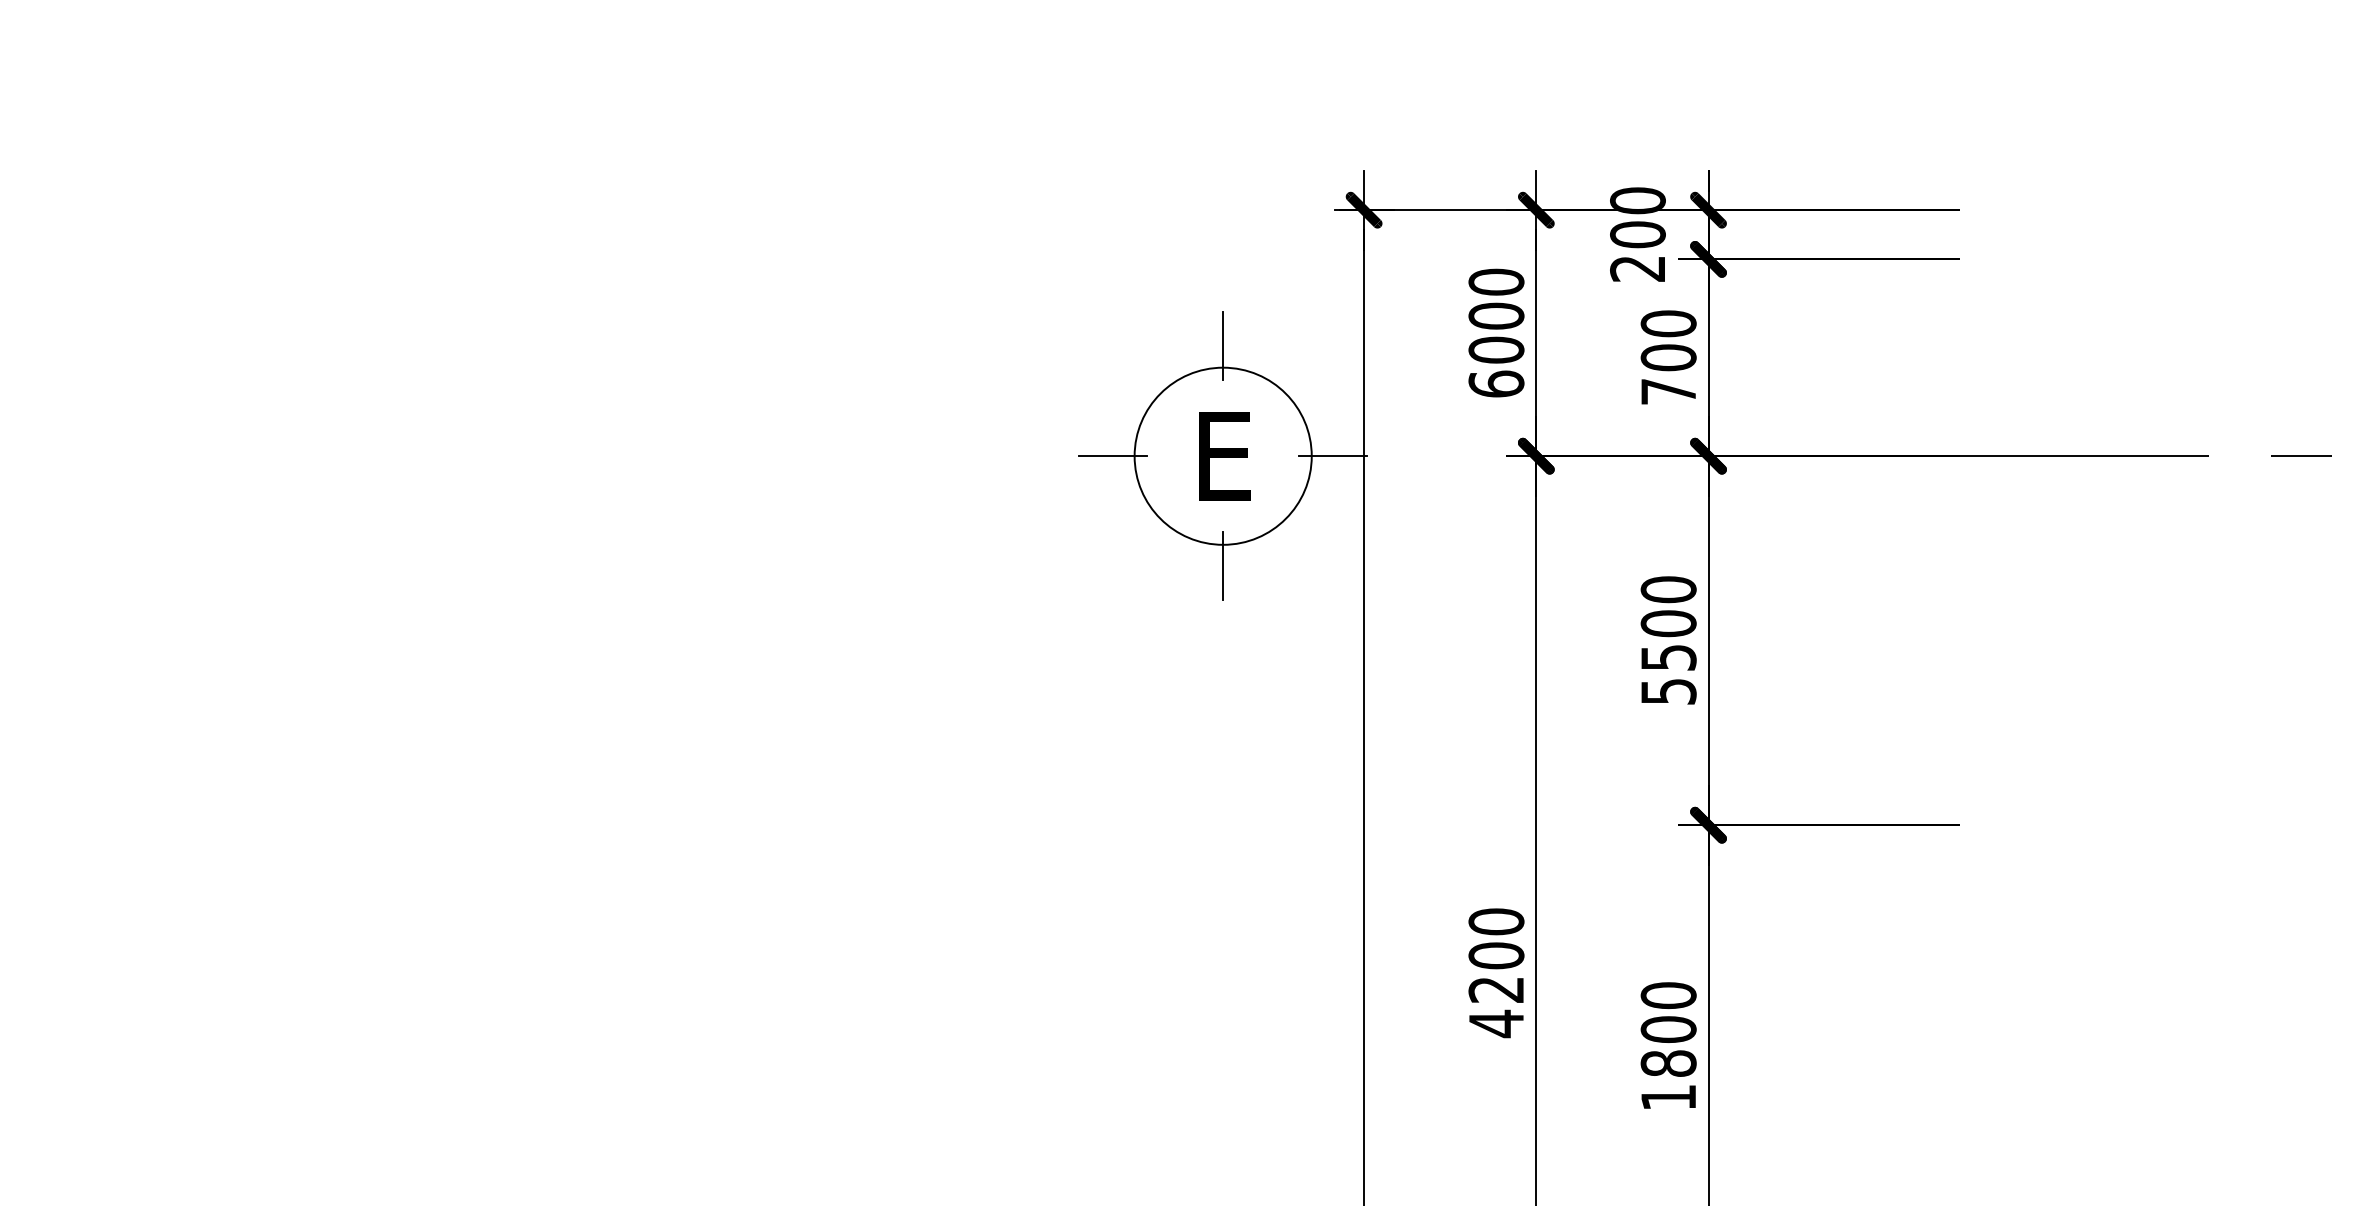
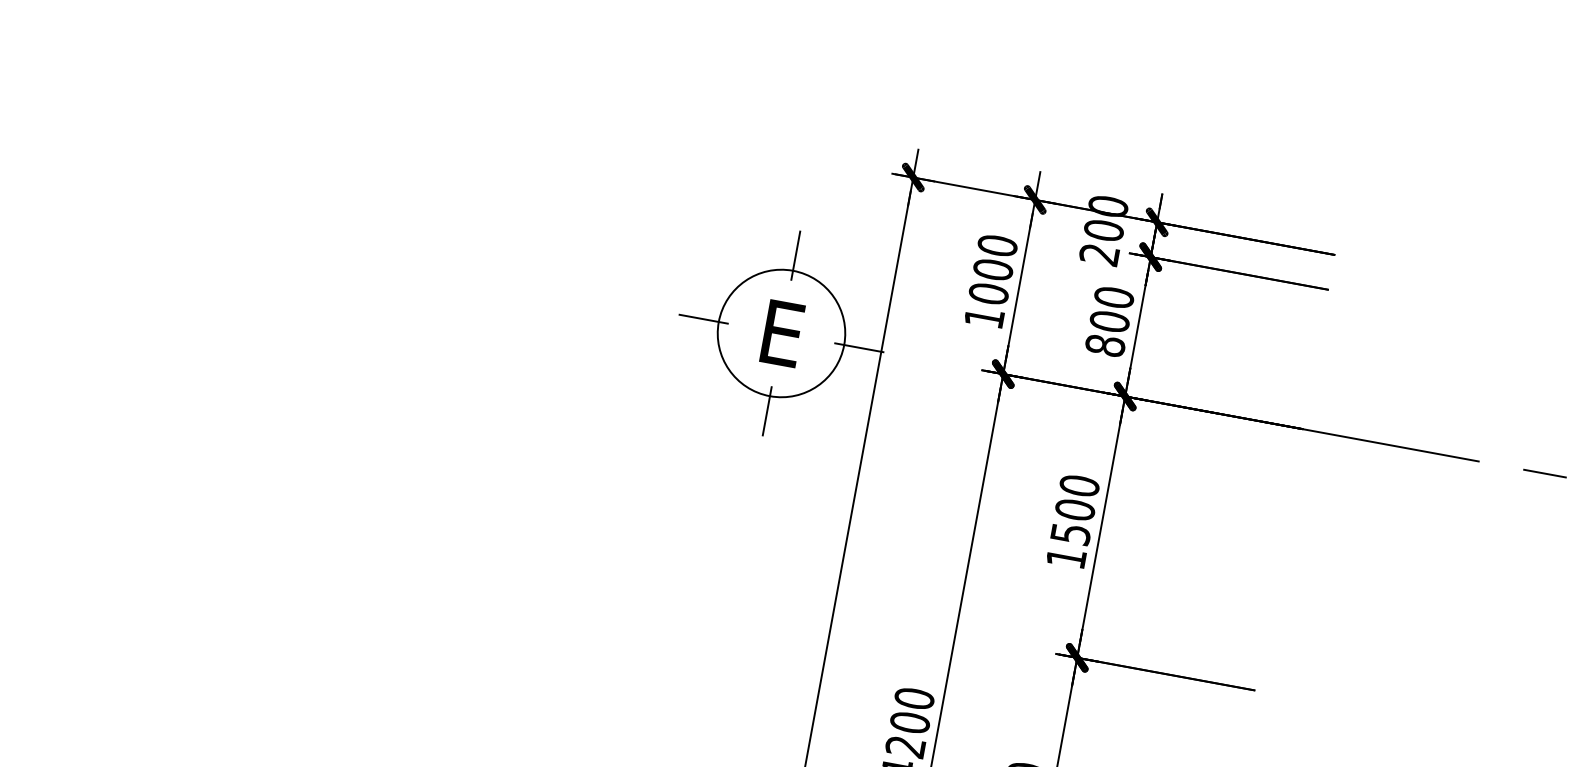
text: (1496, 383) -> (984, 317), 6000 -> 1000
text: (1668, 391) -> (1105, 345), 700 -> 800
text: (1668, 691) -> (1066, 557), 5500 -> 1500

